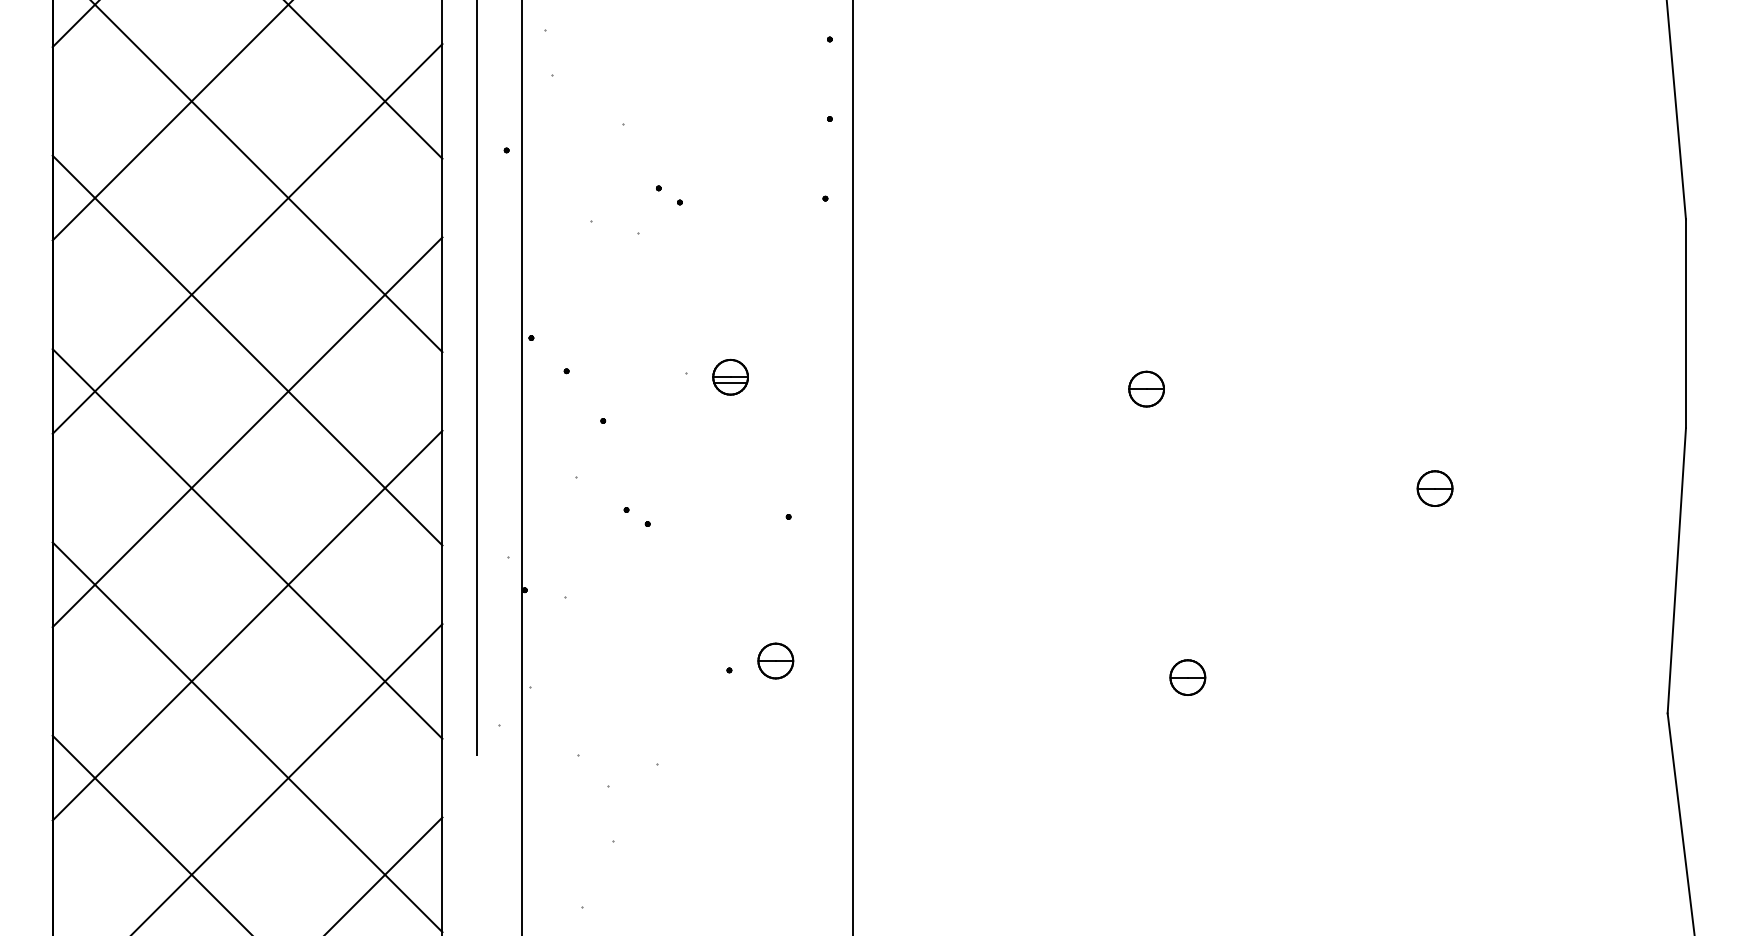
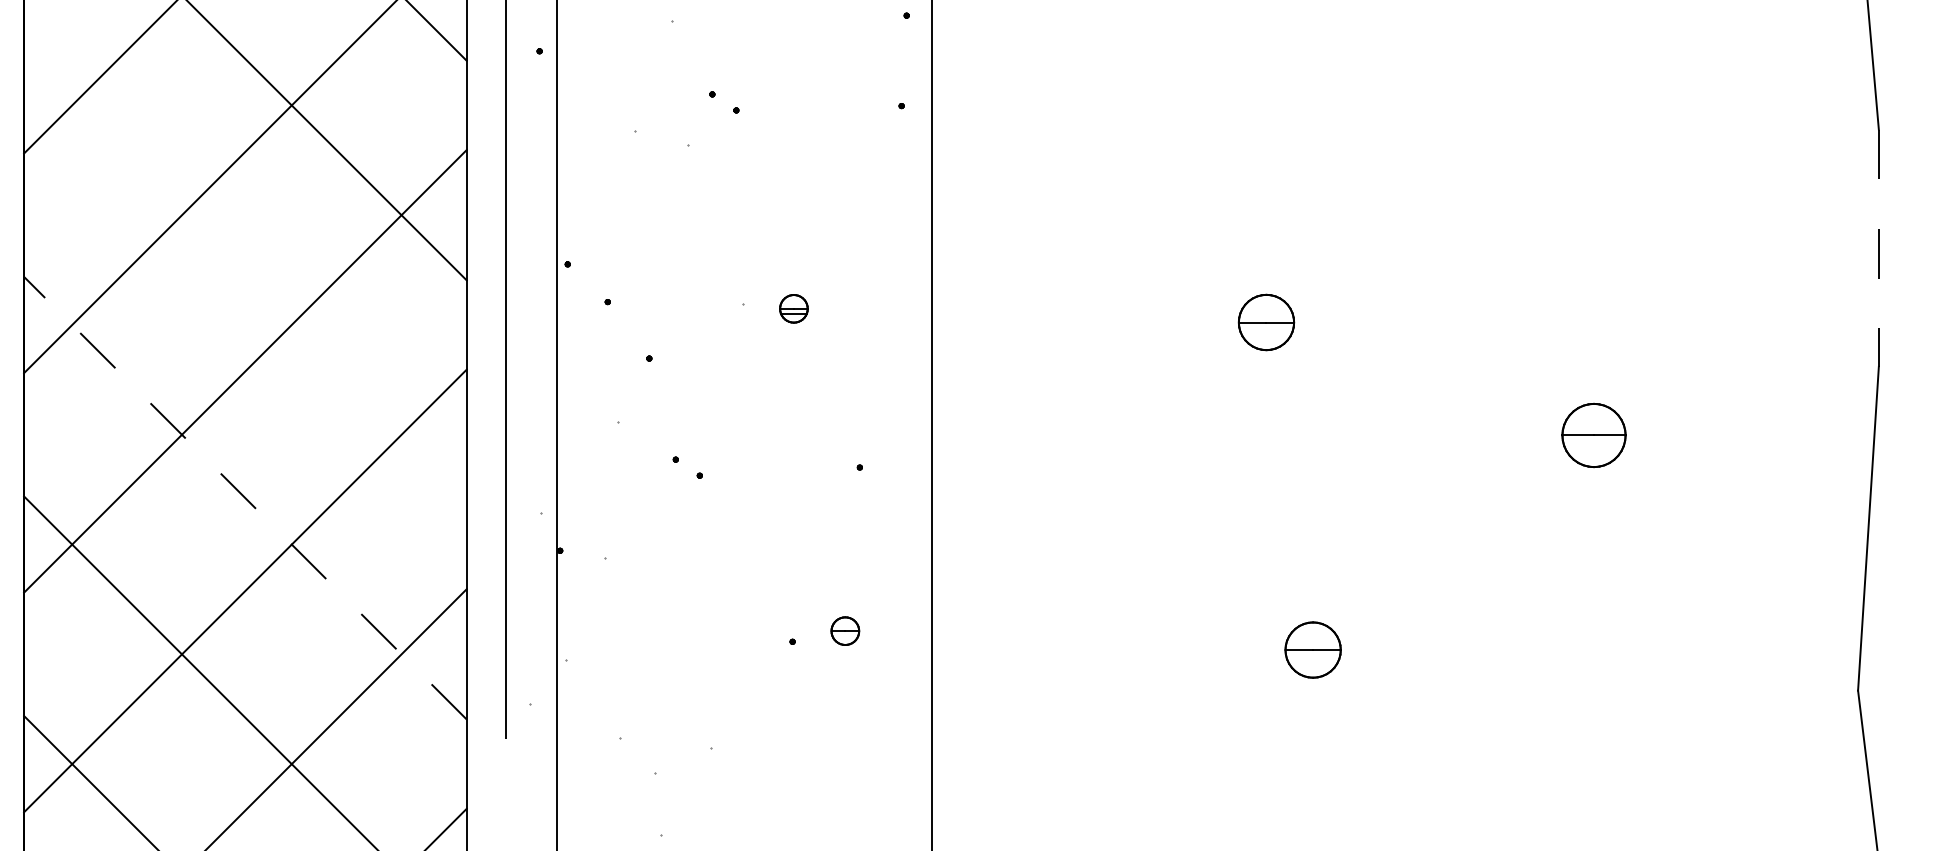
line: (1685, 324) -> (1878, 248), solid -> dashed
line: (247, 350) -> (245, 278), removed
part: (730, 376) -> (793, 308), size x0.7
part: (1146, 388) -> (1266, 321), size x1.4
part: (1434, 488) -> (1593, 435), size x1.6
line: (247, 543) -> (245, 497), solid -> dashed
part: (775, 660) -> (844, 630), size x0.7
part: (1187, 677) -> (1312, 649), size x1.4

